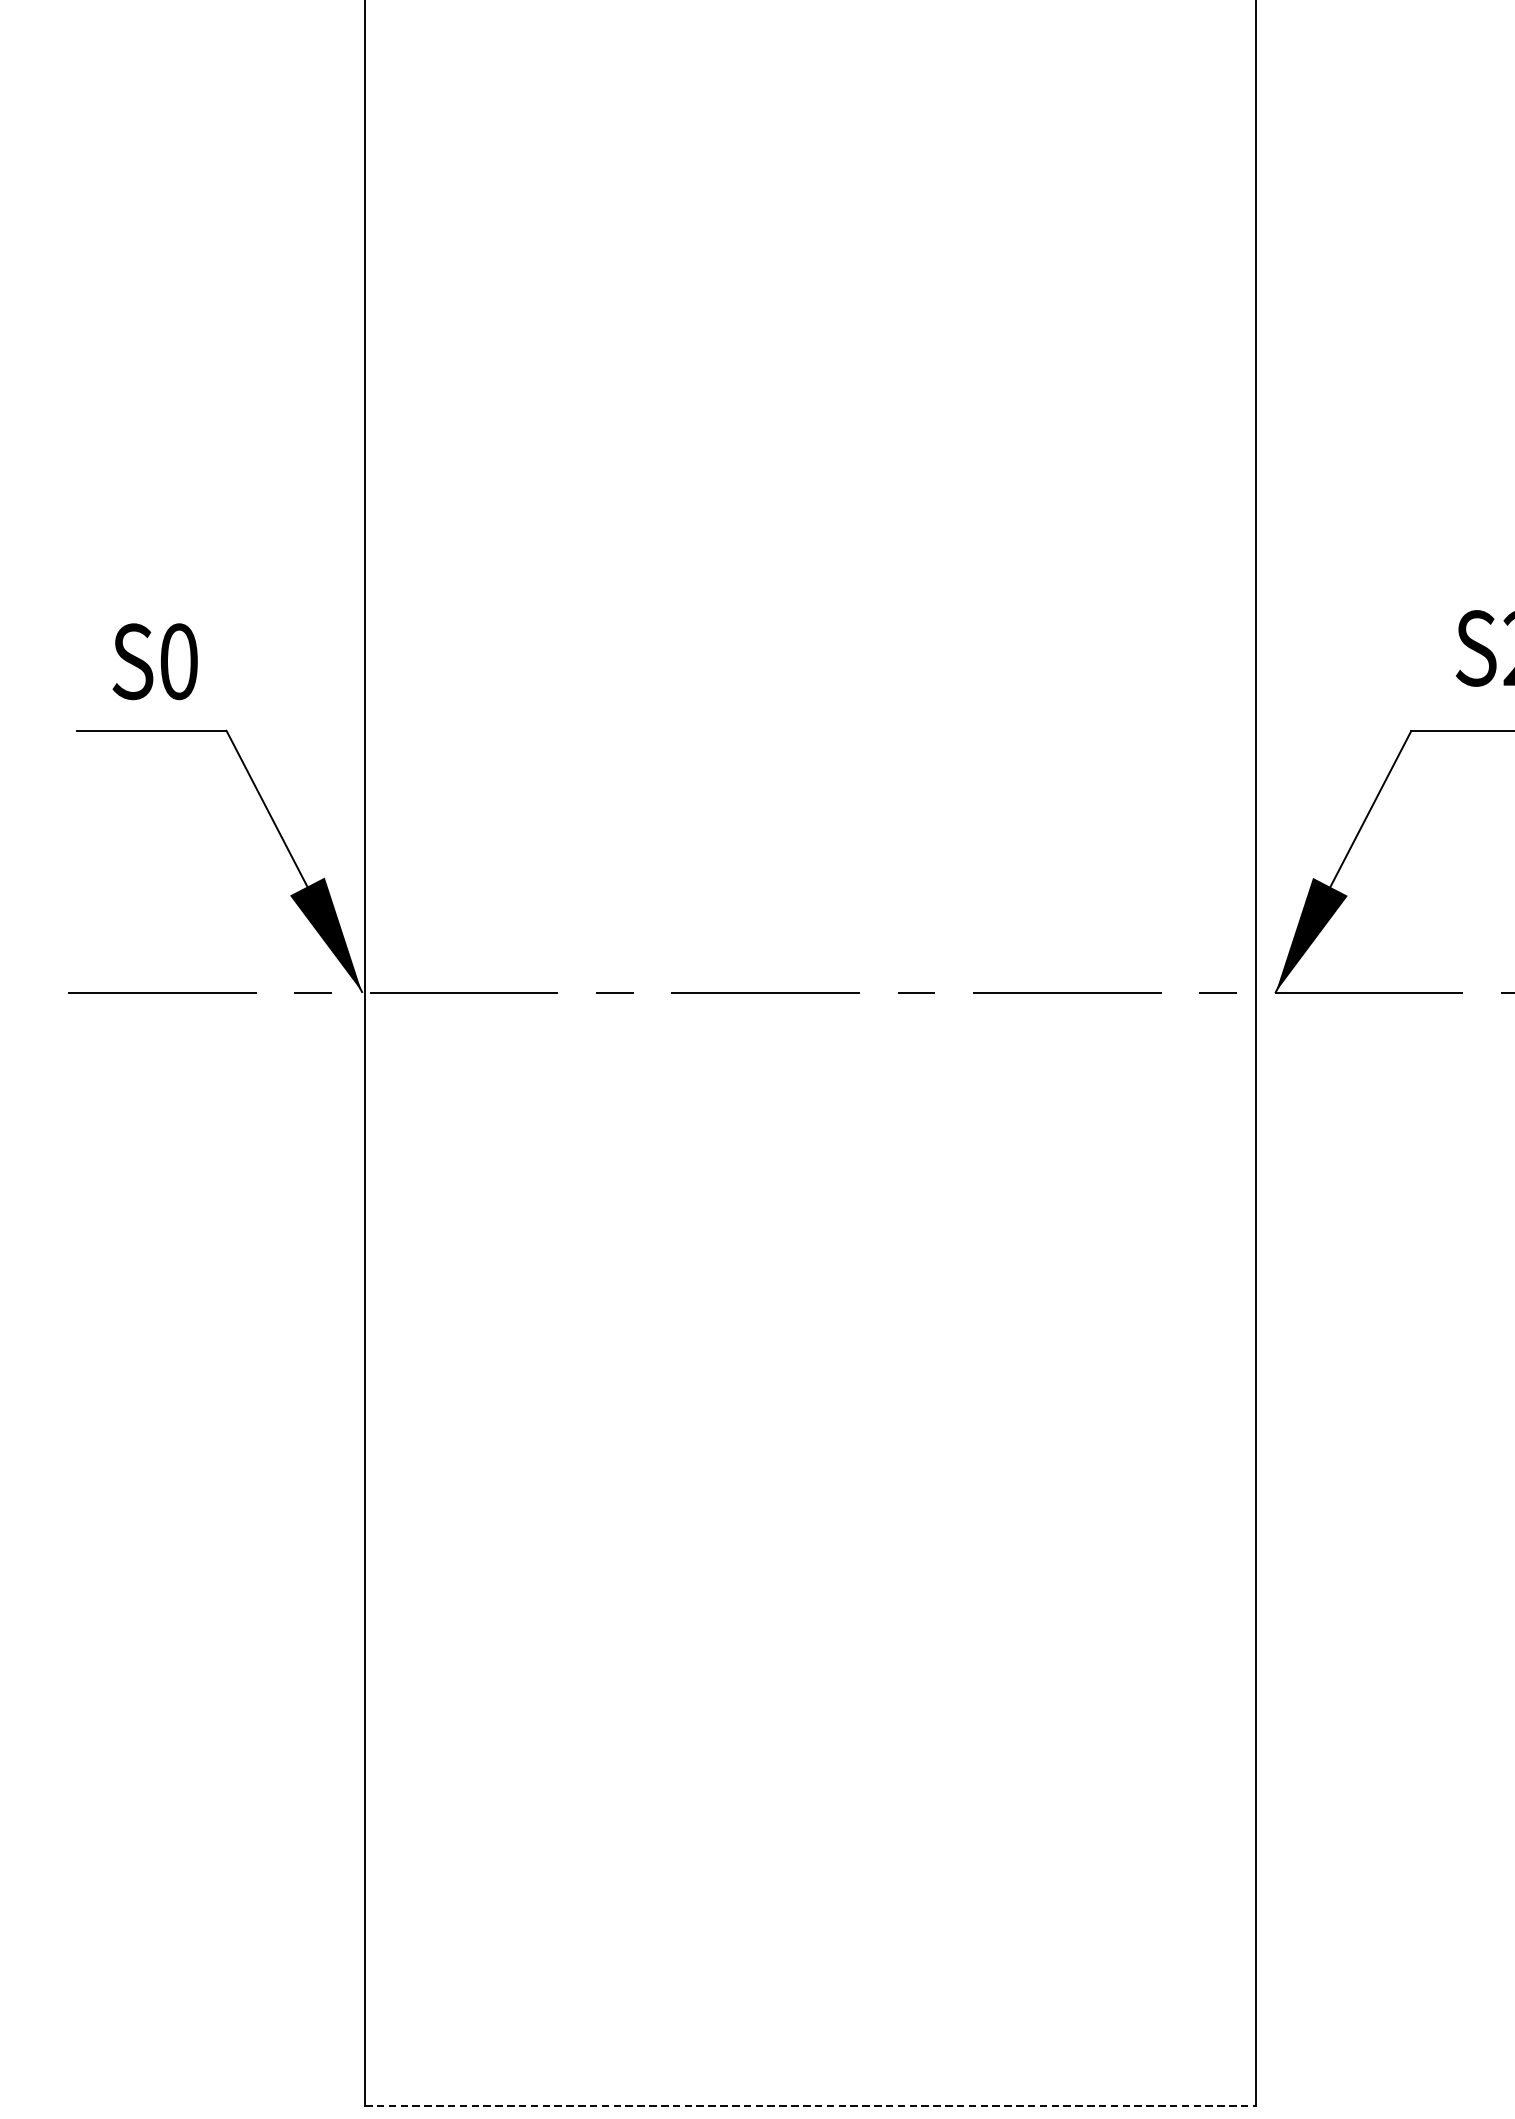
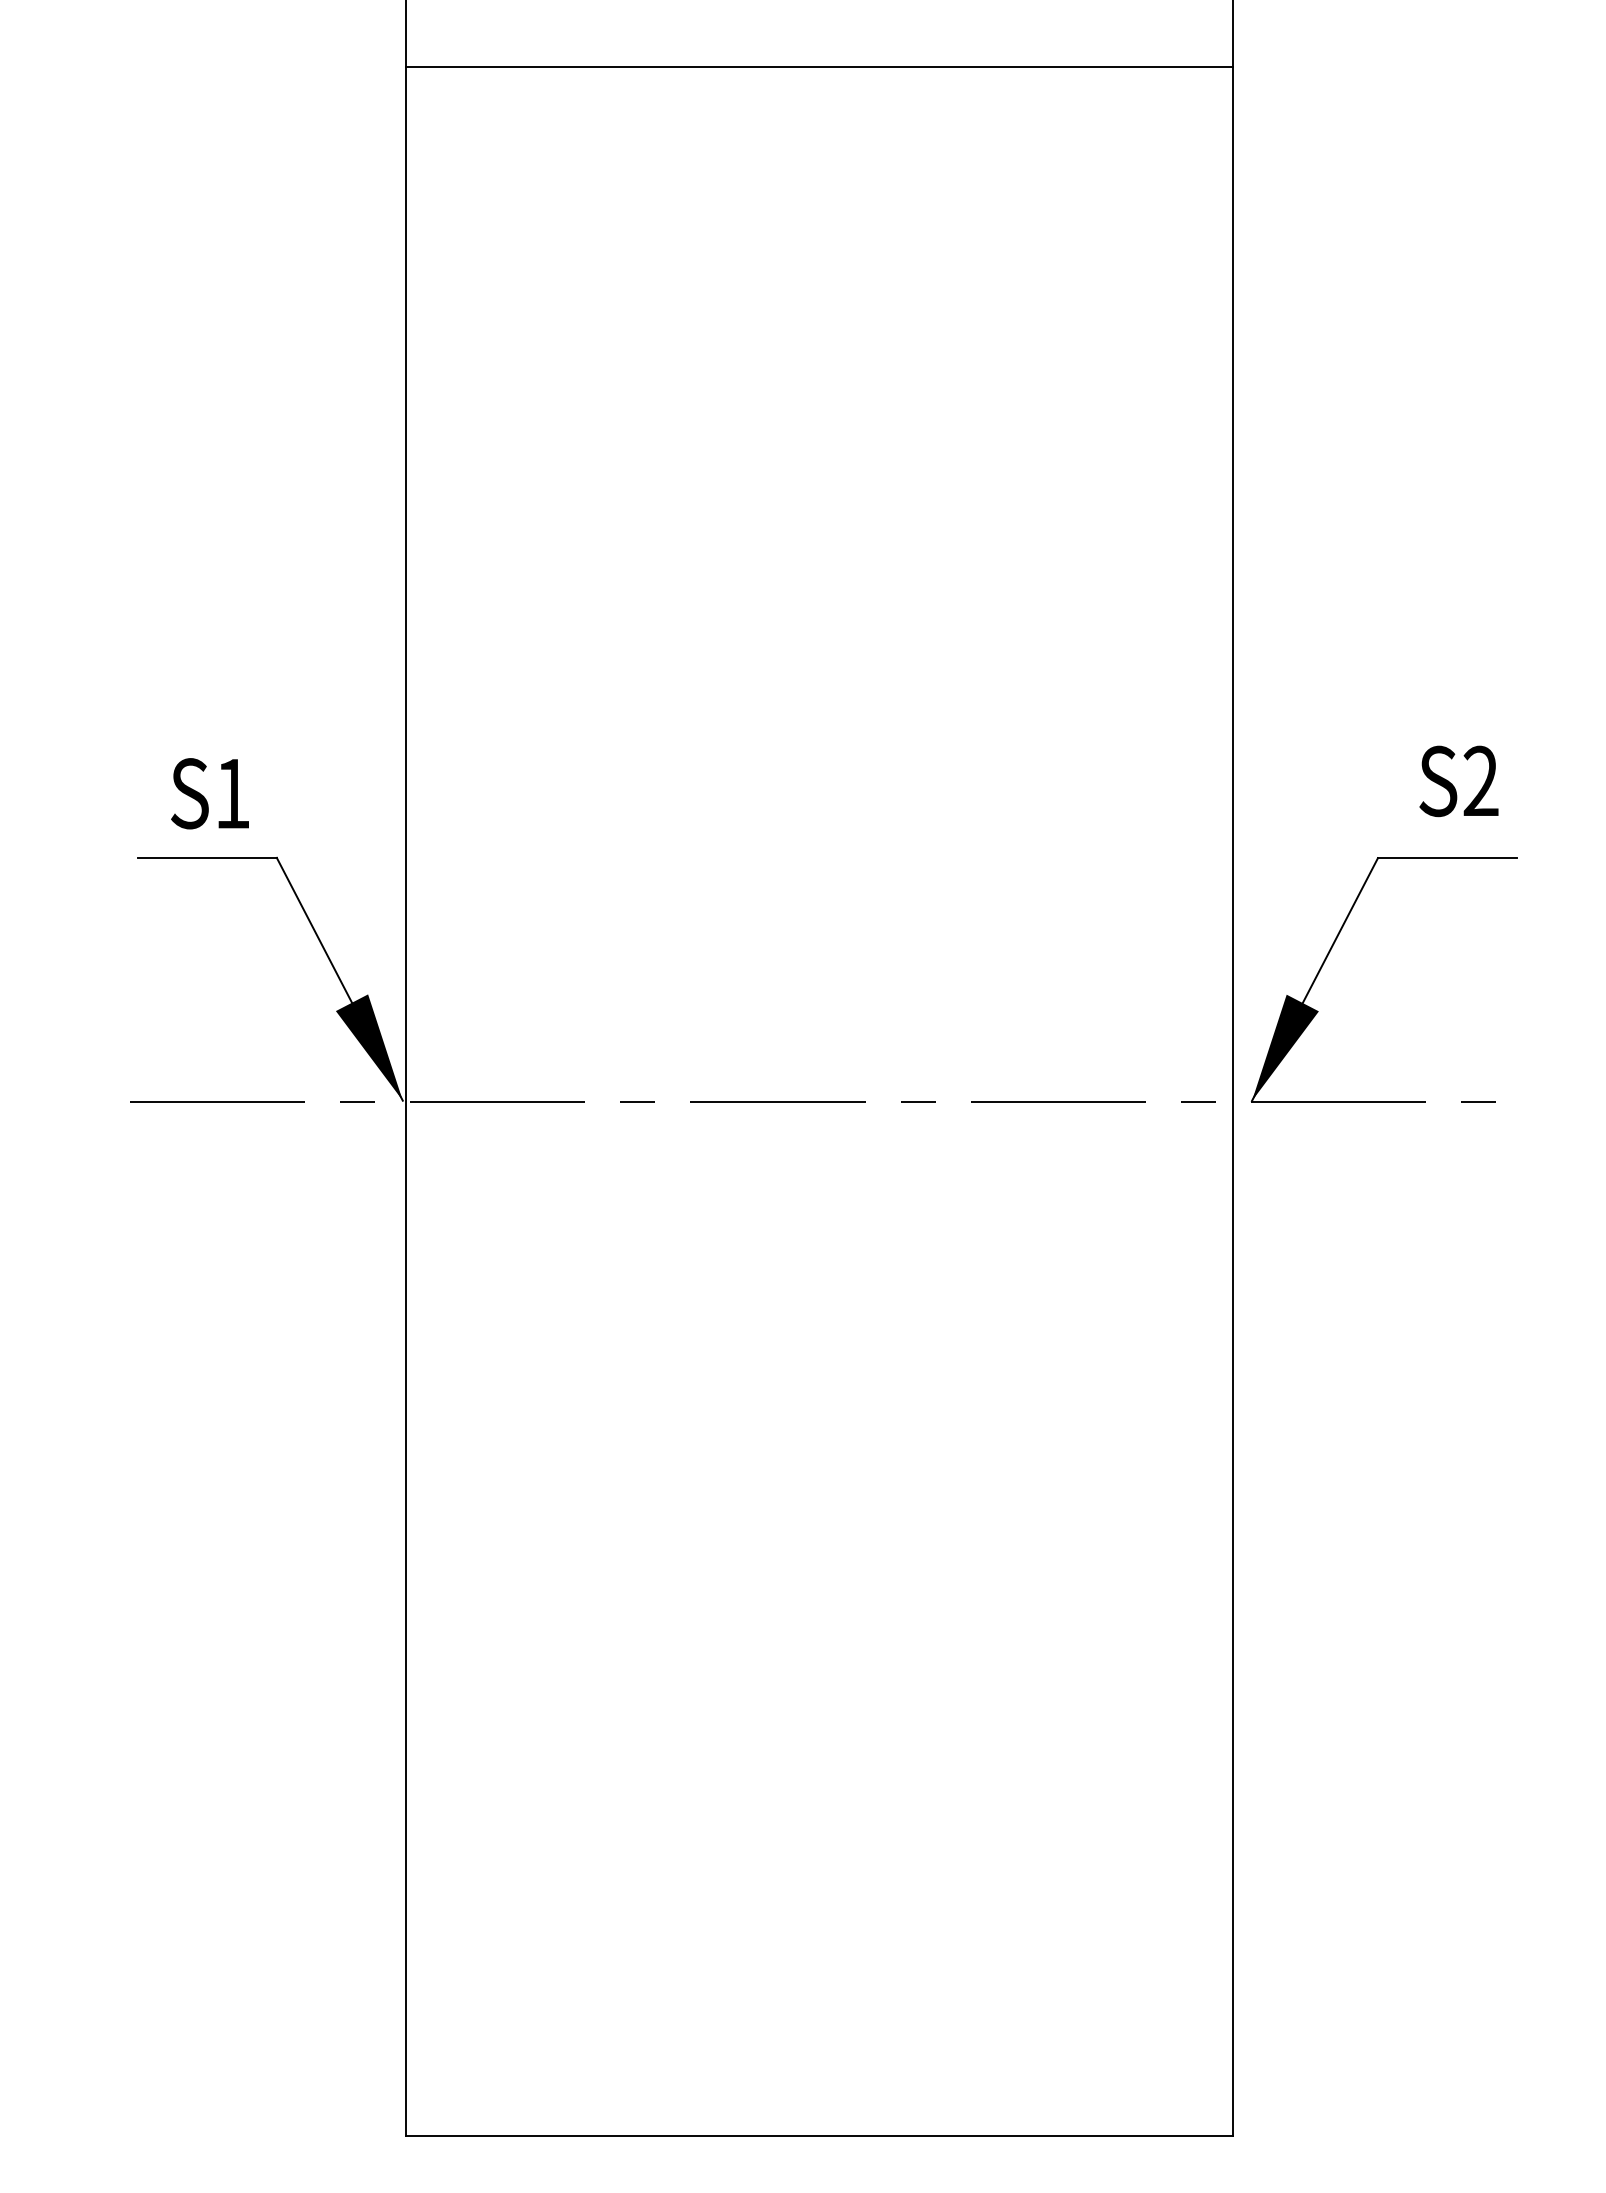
text: (178, 661) -> (232, 793), S0 -> S1
line: (810, 2106) -> (819, 2136), dashed -> solid

